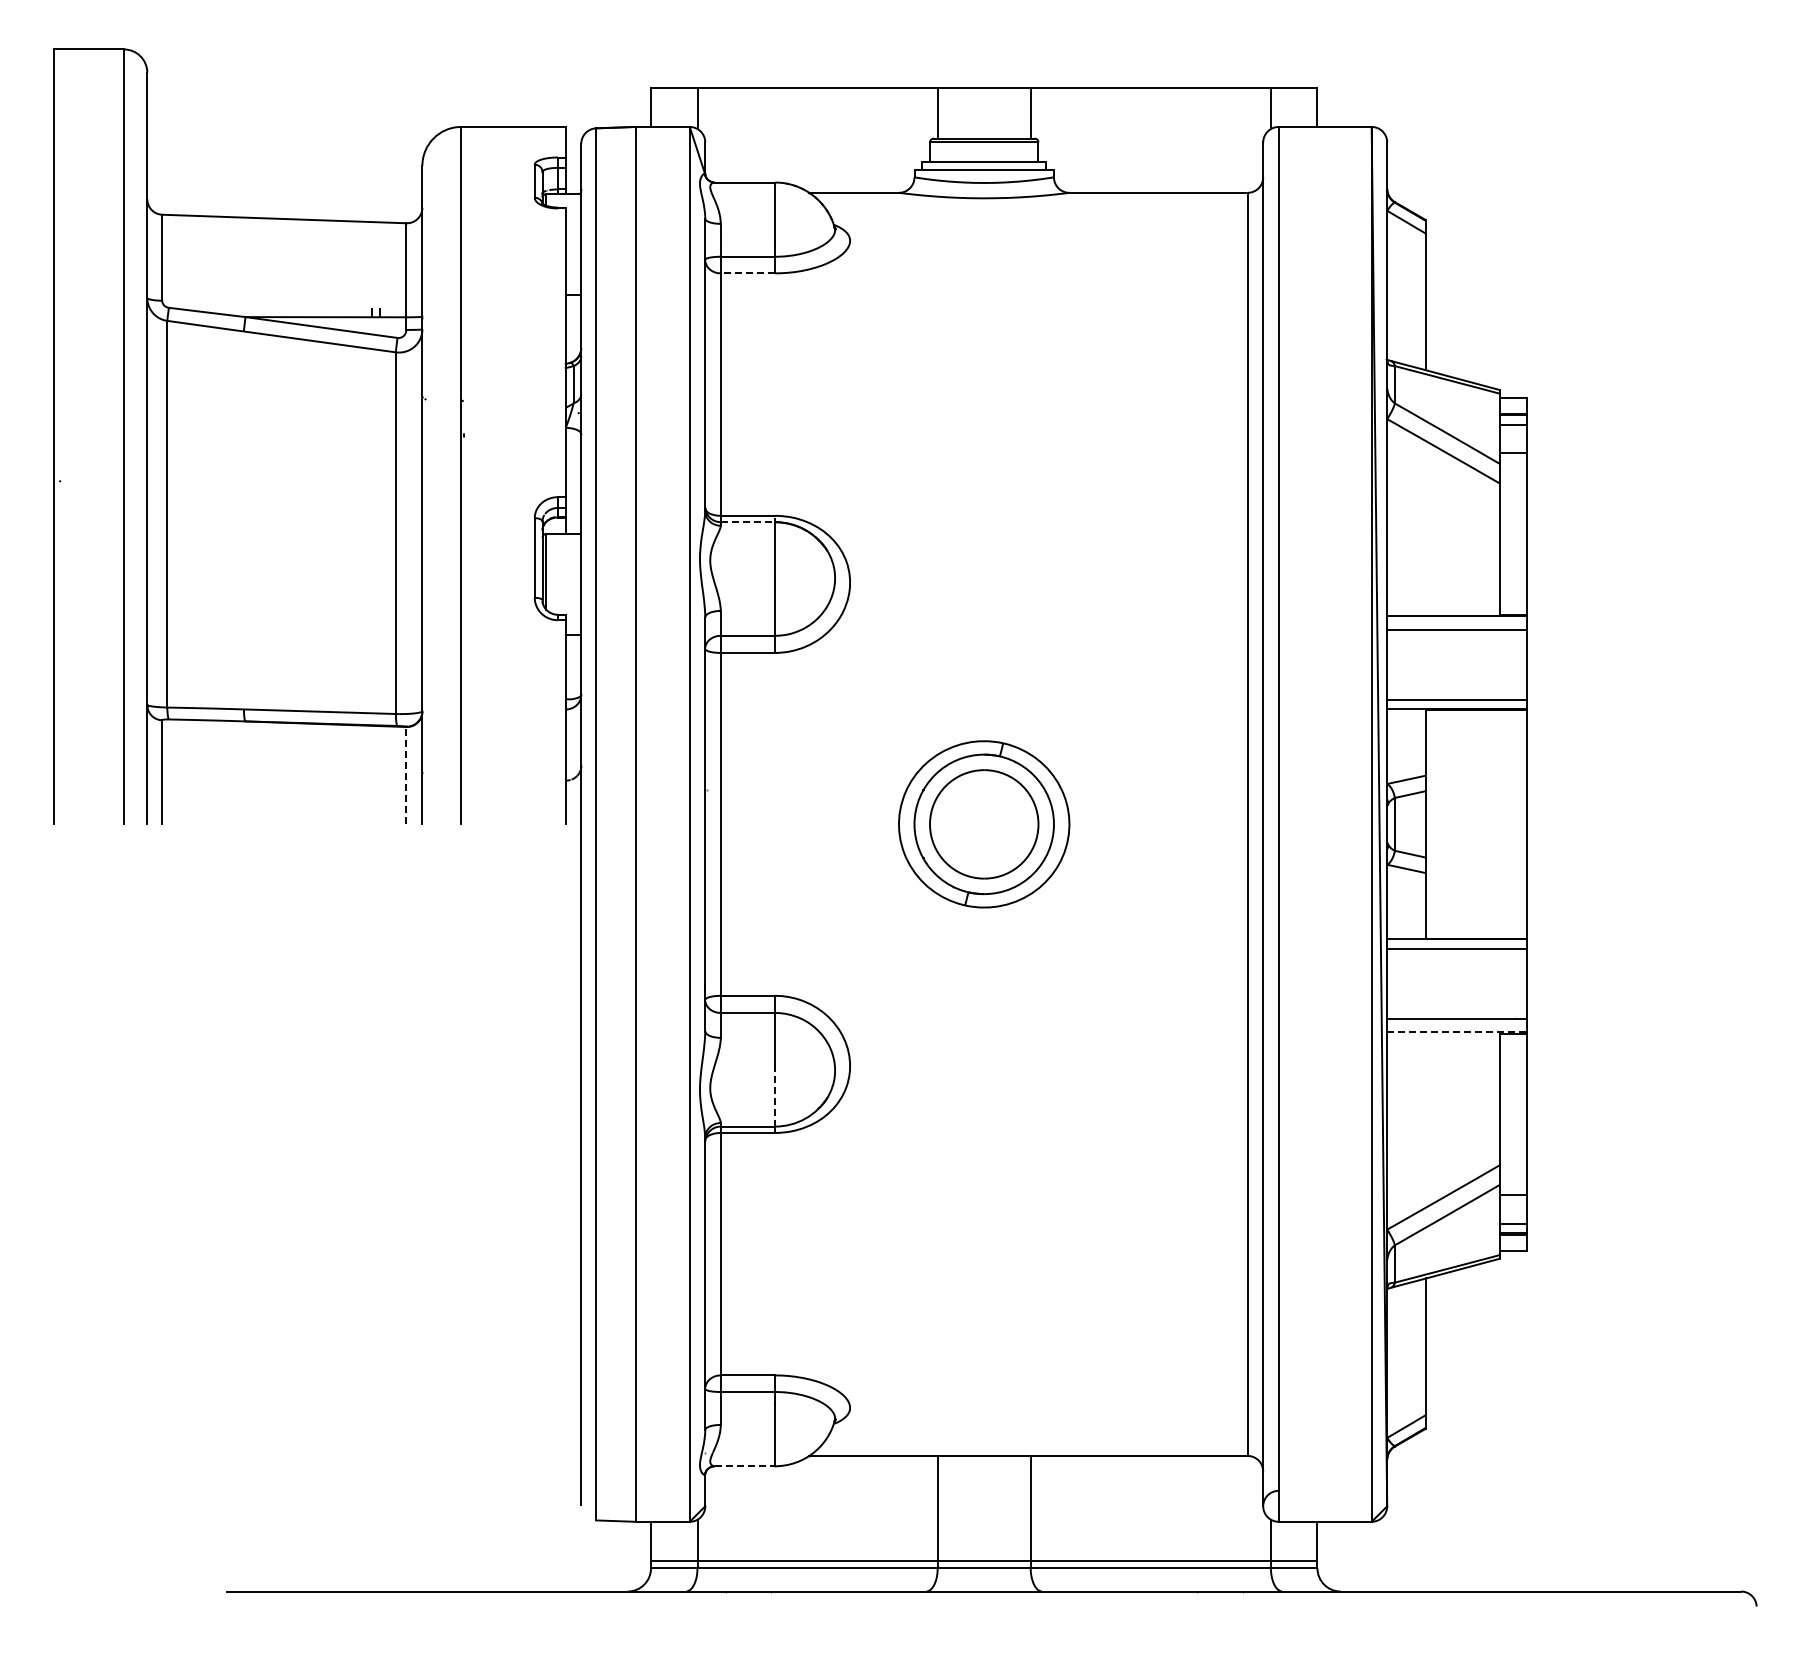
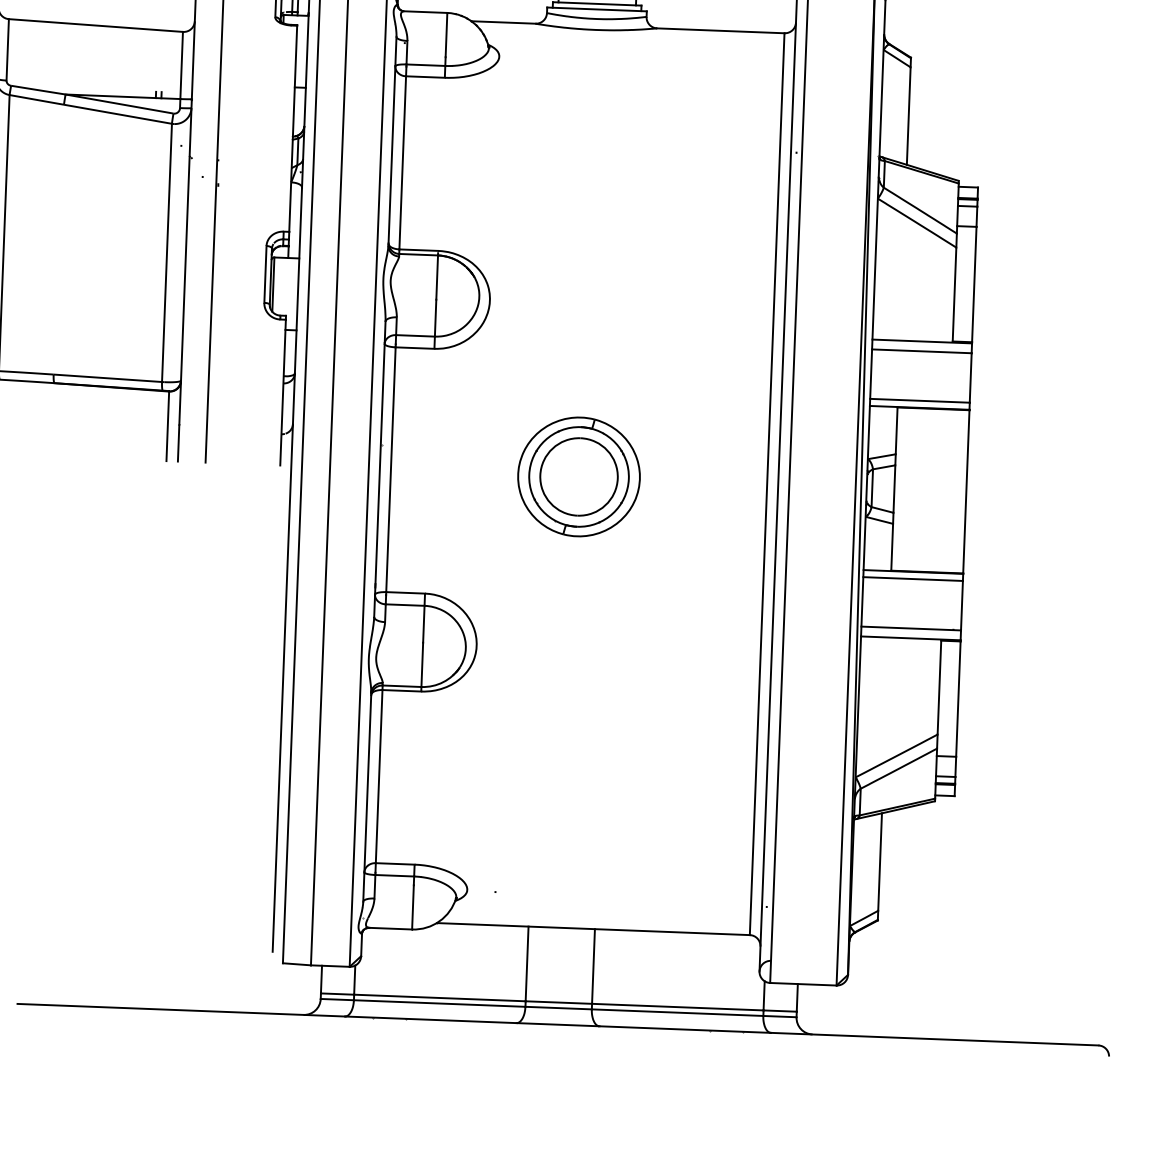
line: (747, 273) -> (425, 77), dashed -> solid
line: (748, 522) -> (419, 254), dashed -> solid
line: (406, 775) -> (167, 426), dashed -> solid
line: (1456, 1032) -> (910, 638), dashed -> solid
line: (775, 1095) -> (422, 664), dashed -> solid
line: (745, 1466) -> (390, 928), dashed -> solid

